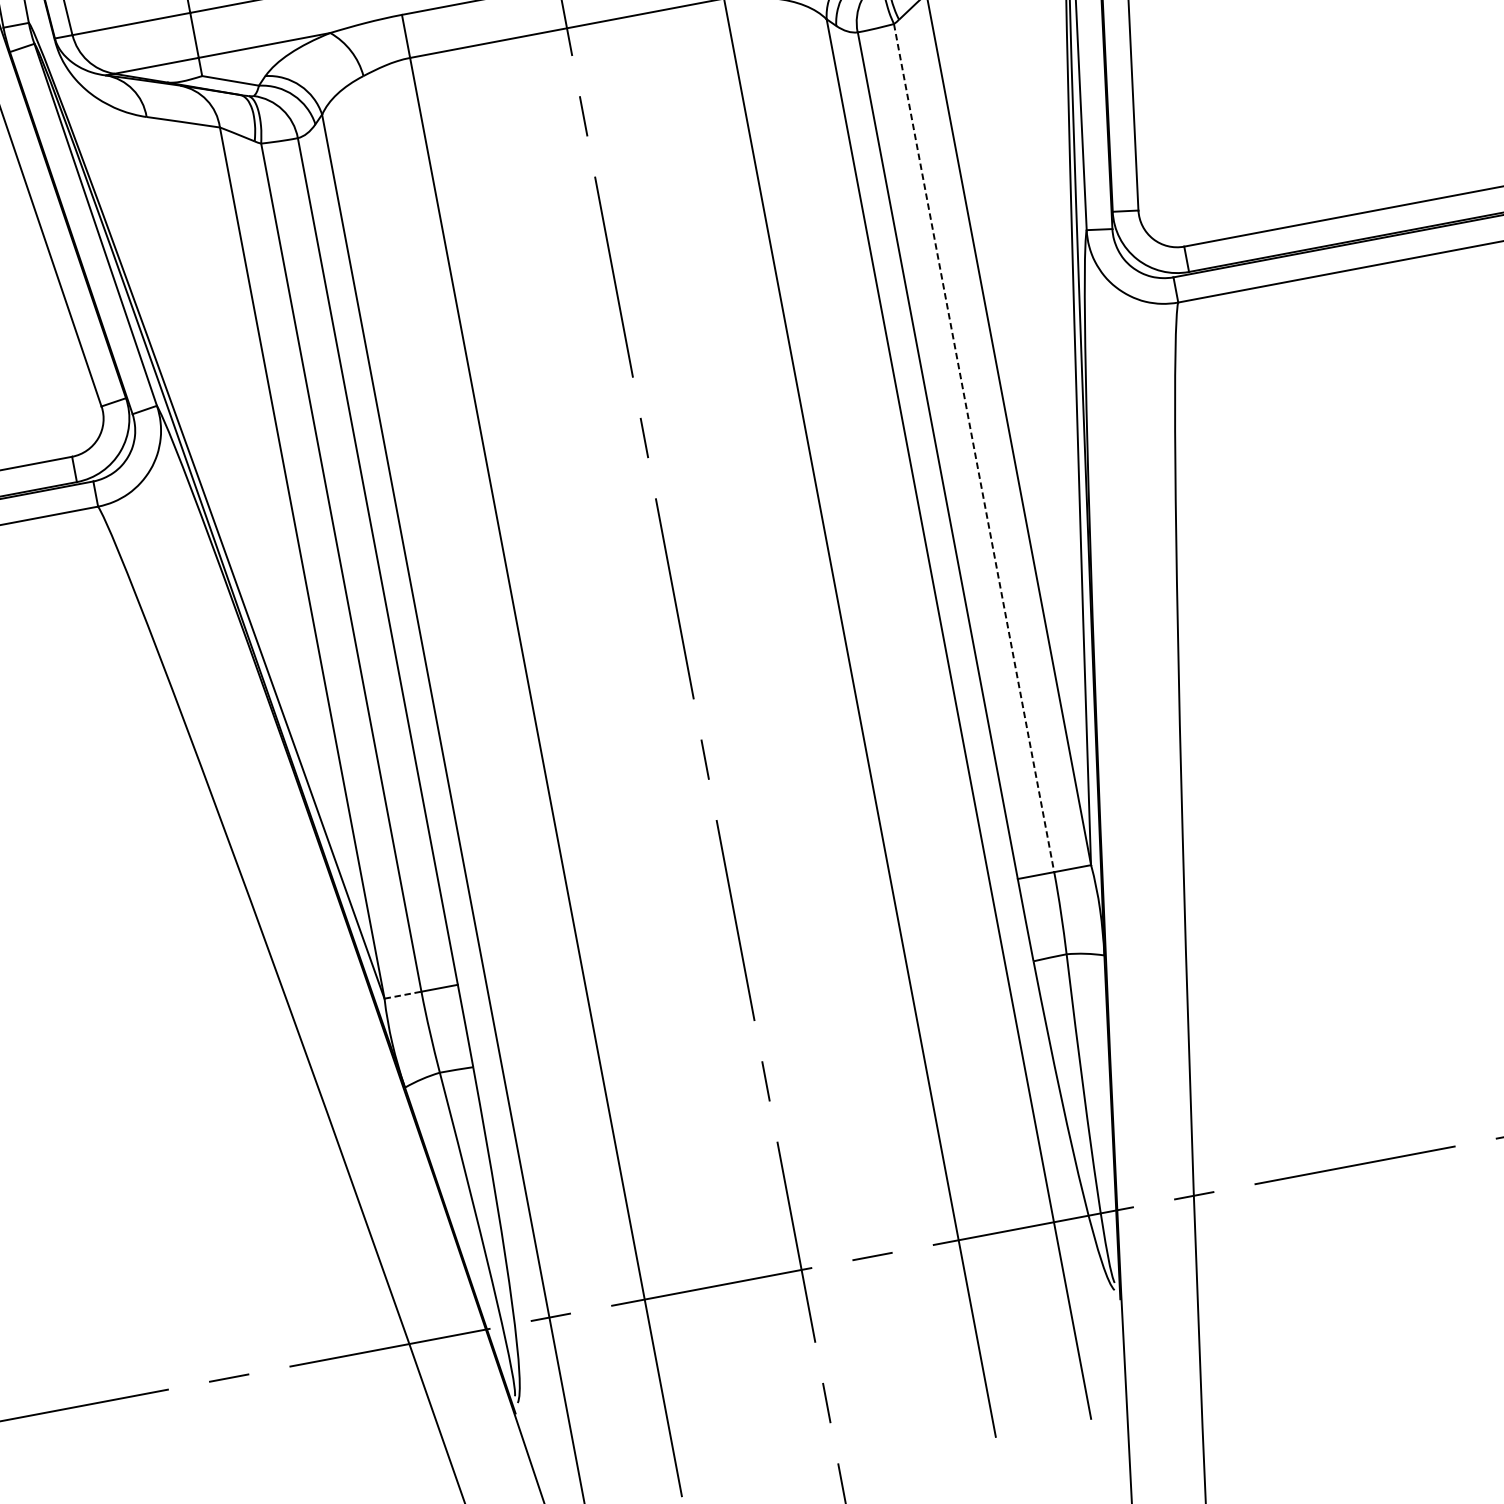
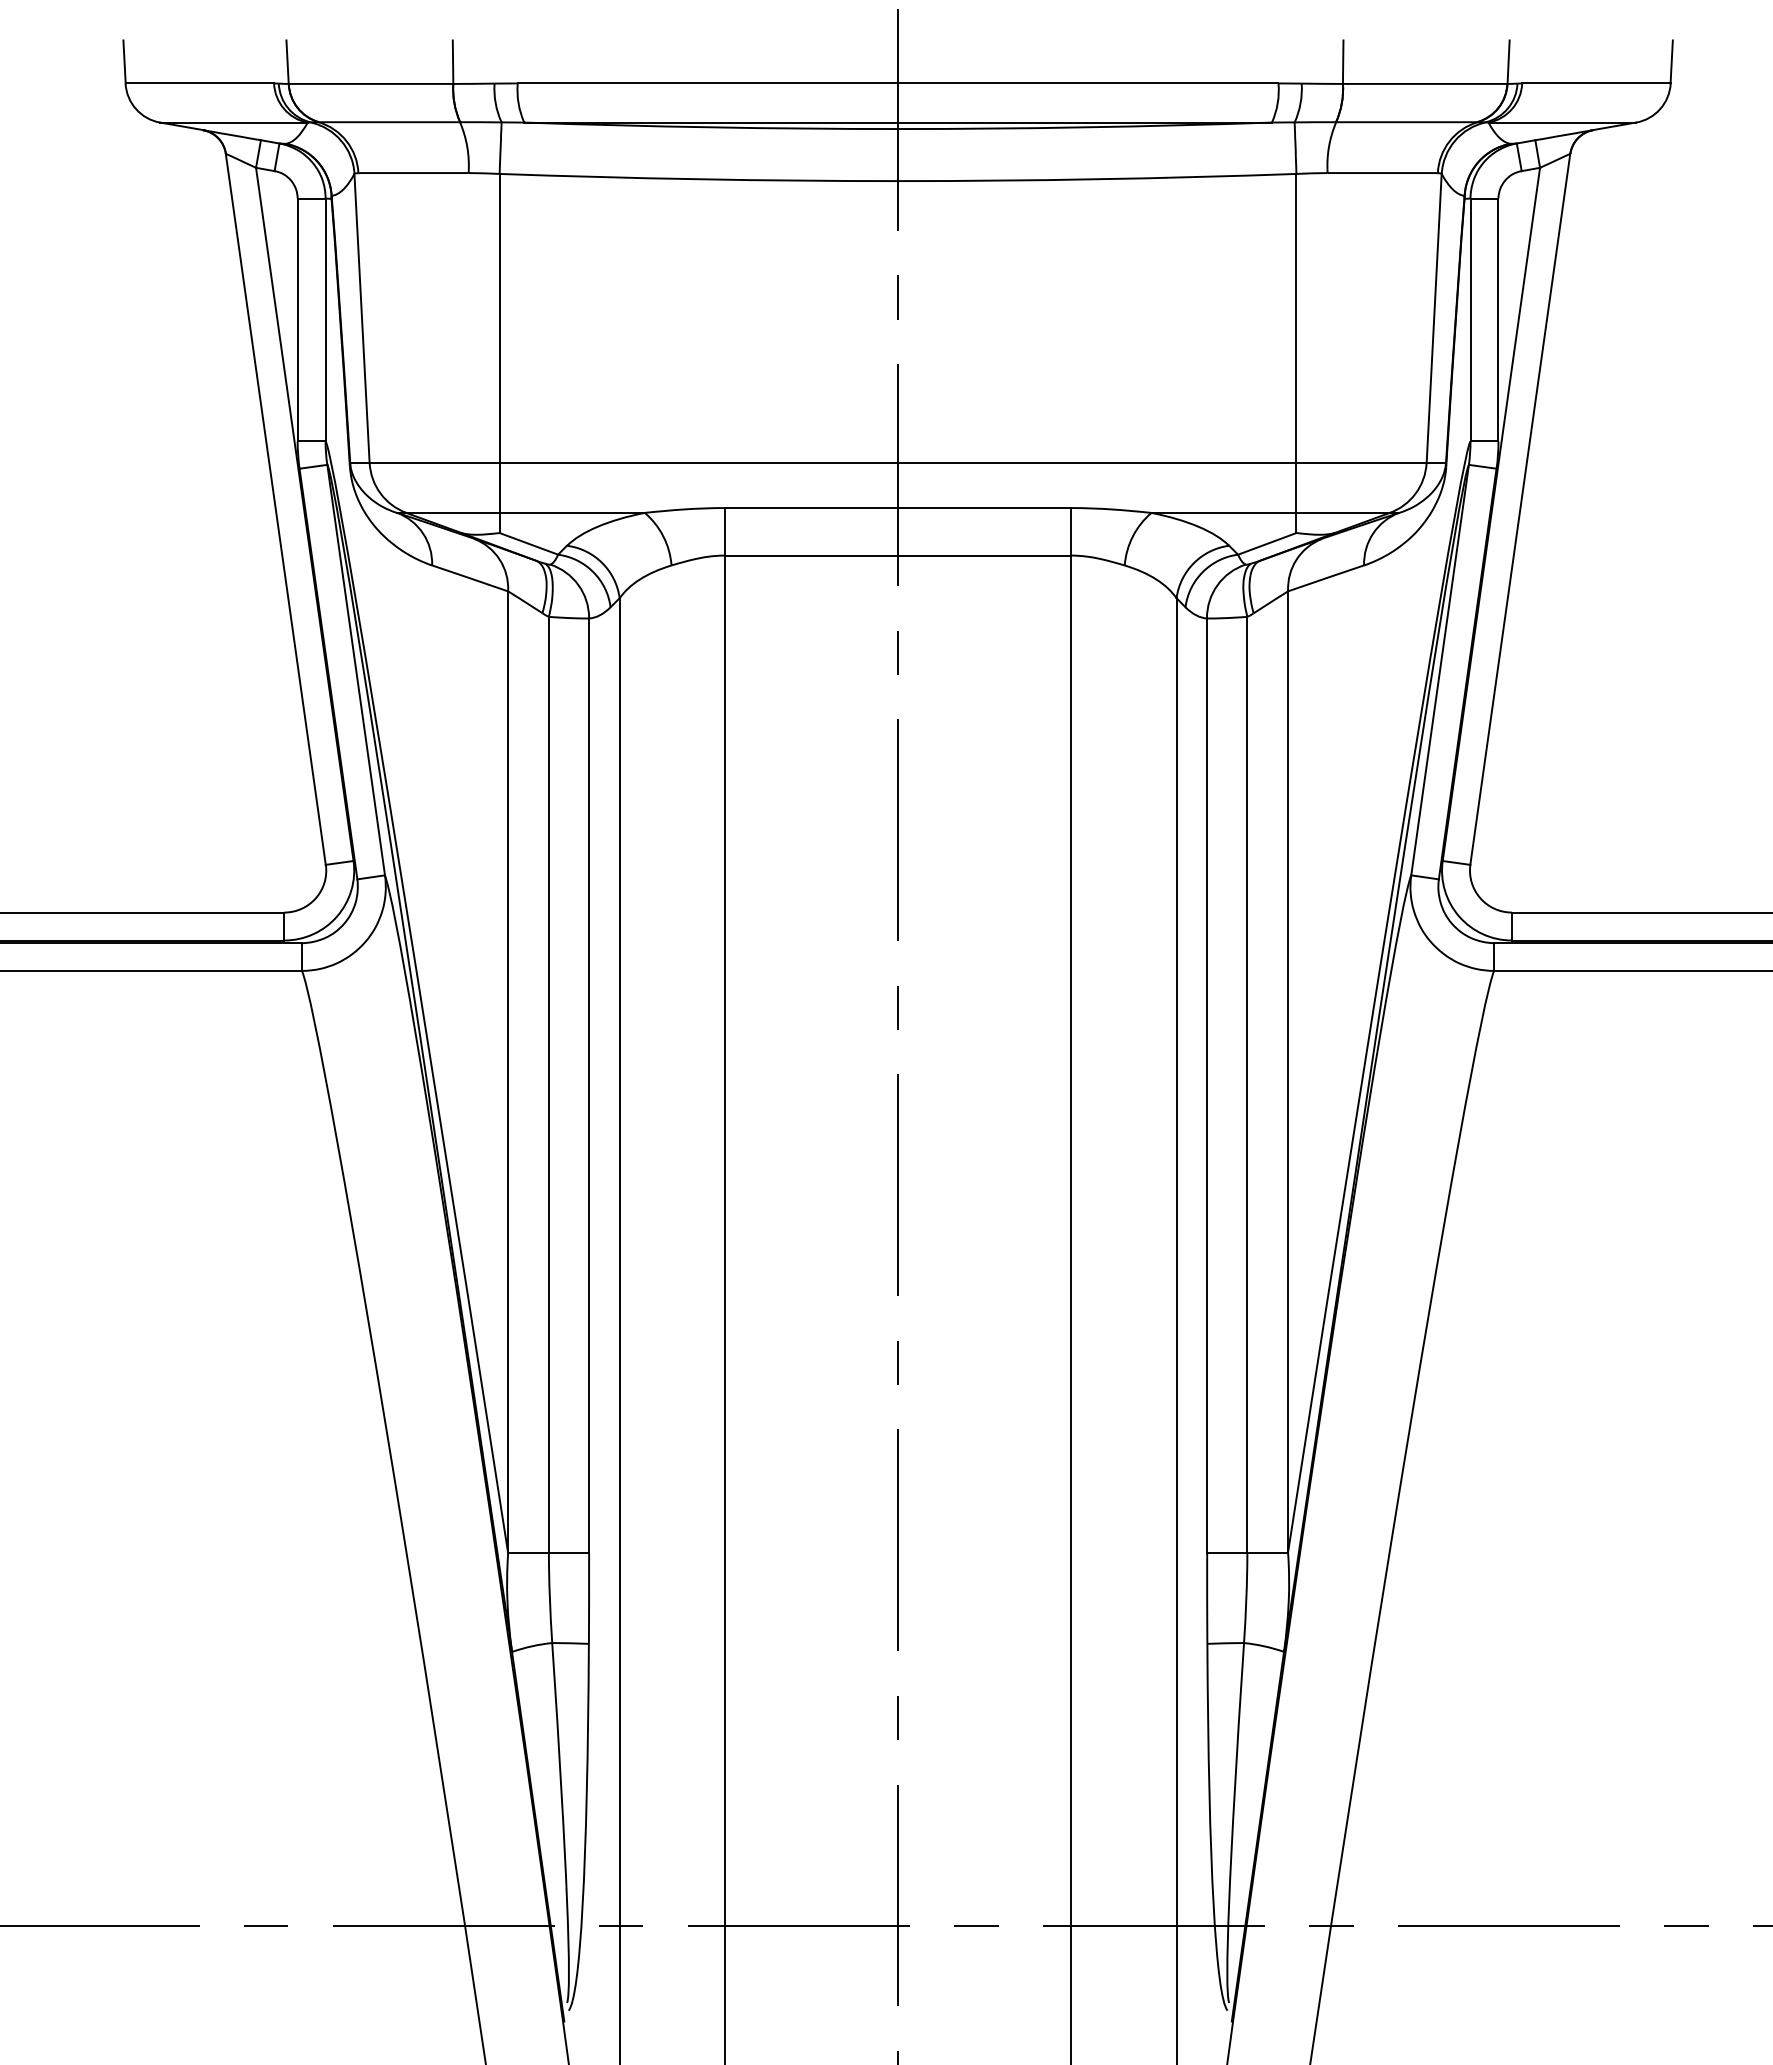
line: (974, 448) -> (1247, 1085), dashed -> solid
line: (403, 995) -> (529, 1553), dashed -> solid

